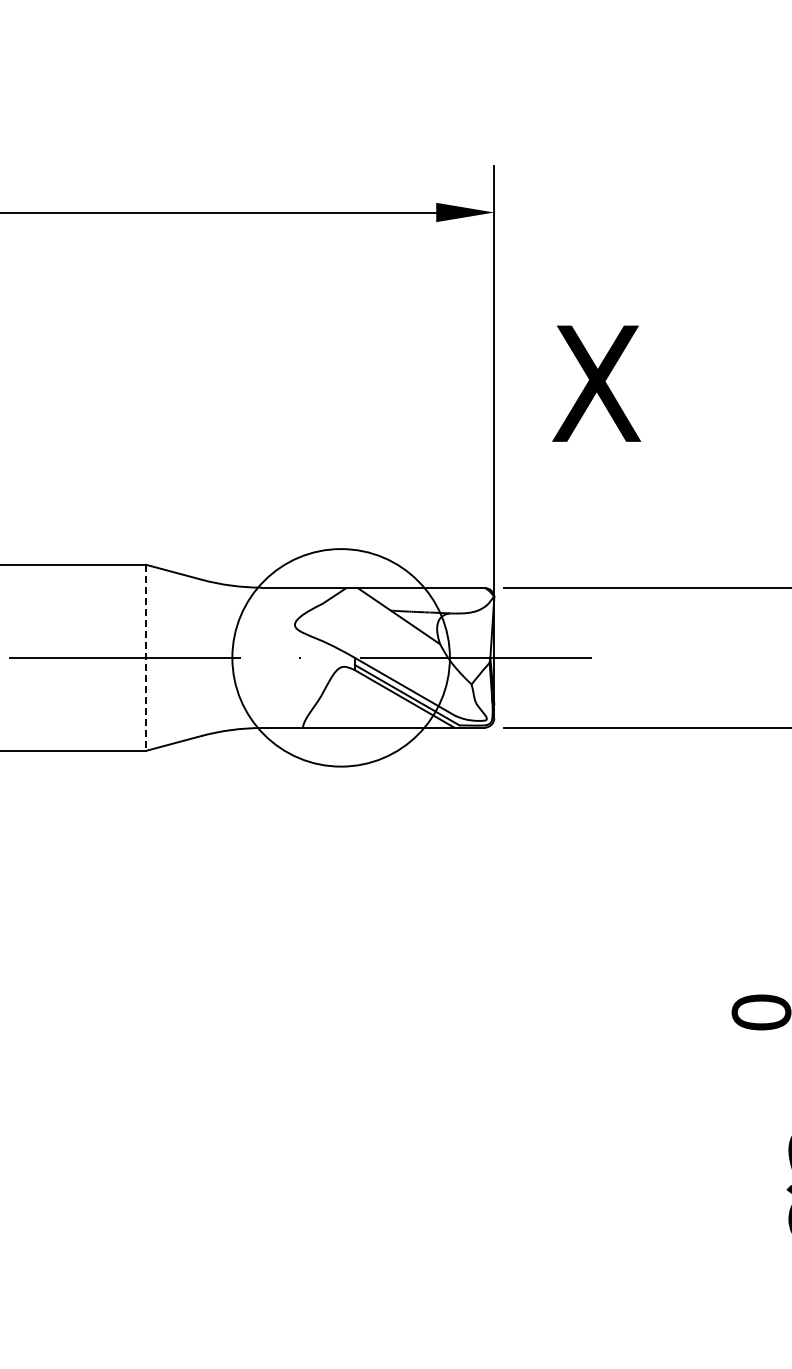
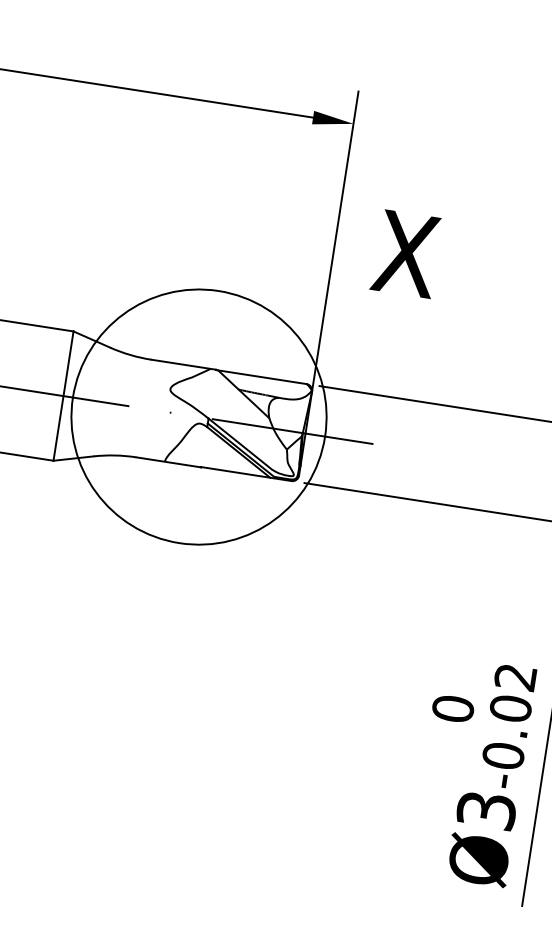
line: (146, 657) -> (63, 395), dashed -> solid
circle: (340, 657) -> (198, 416), size x1.67

